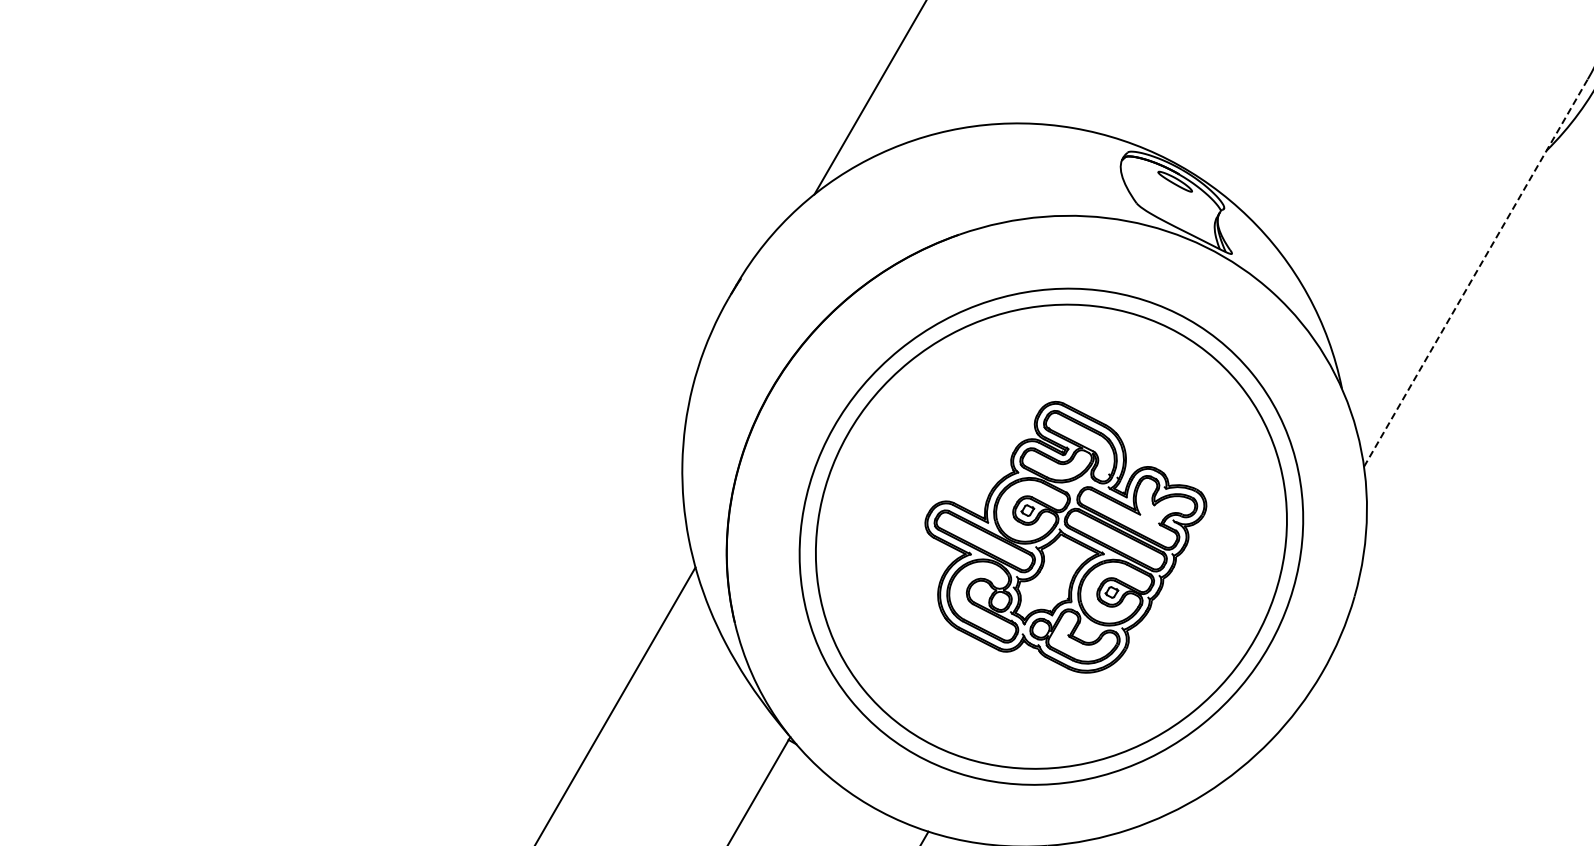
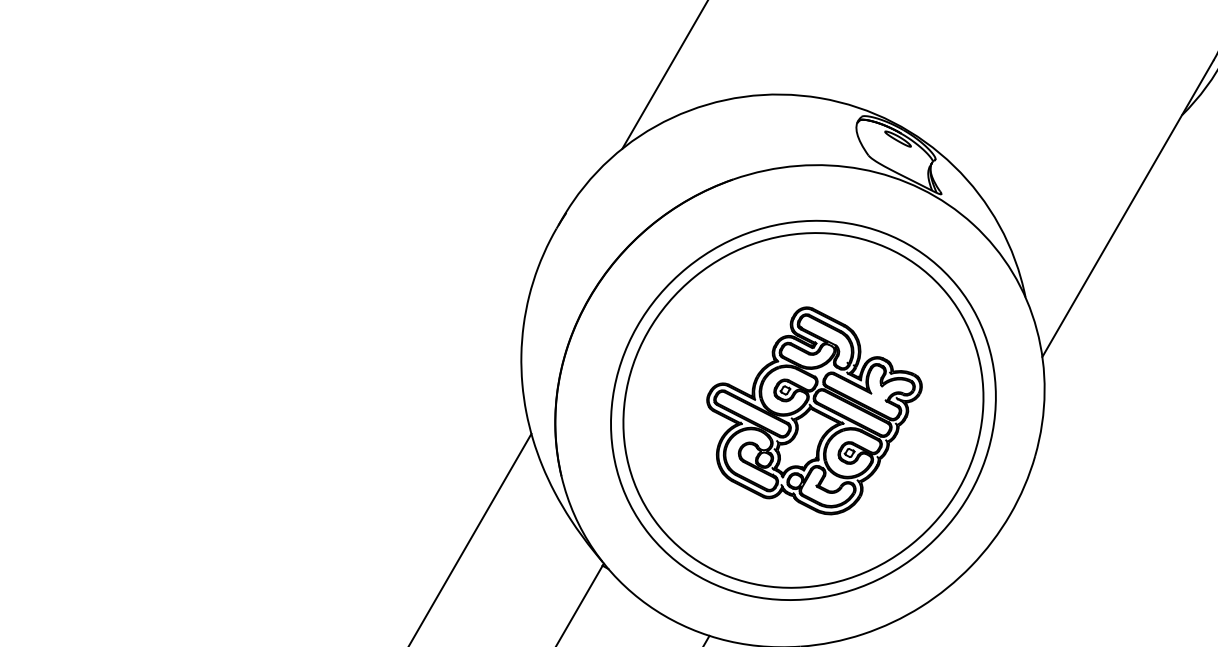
line: (1475, 273) -> (1127, 209), dashed -> solid

